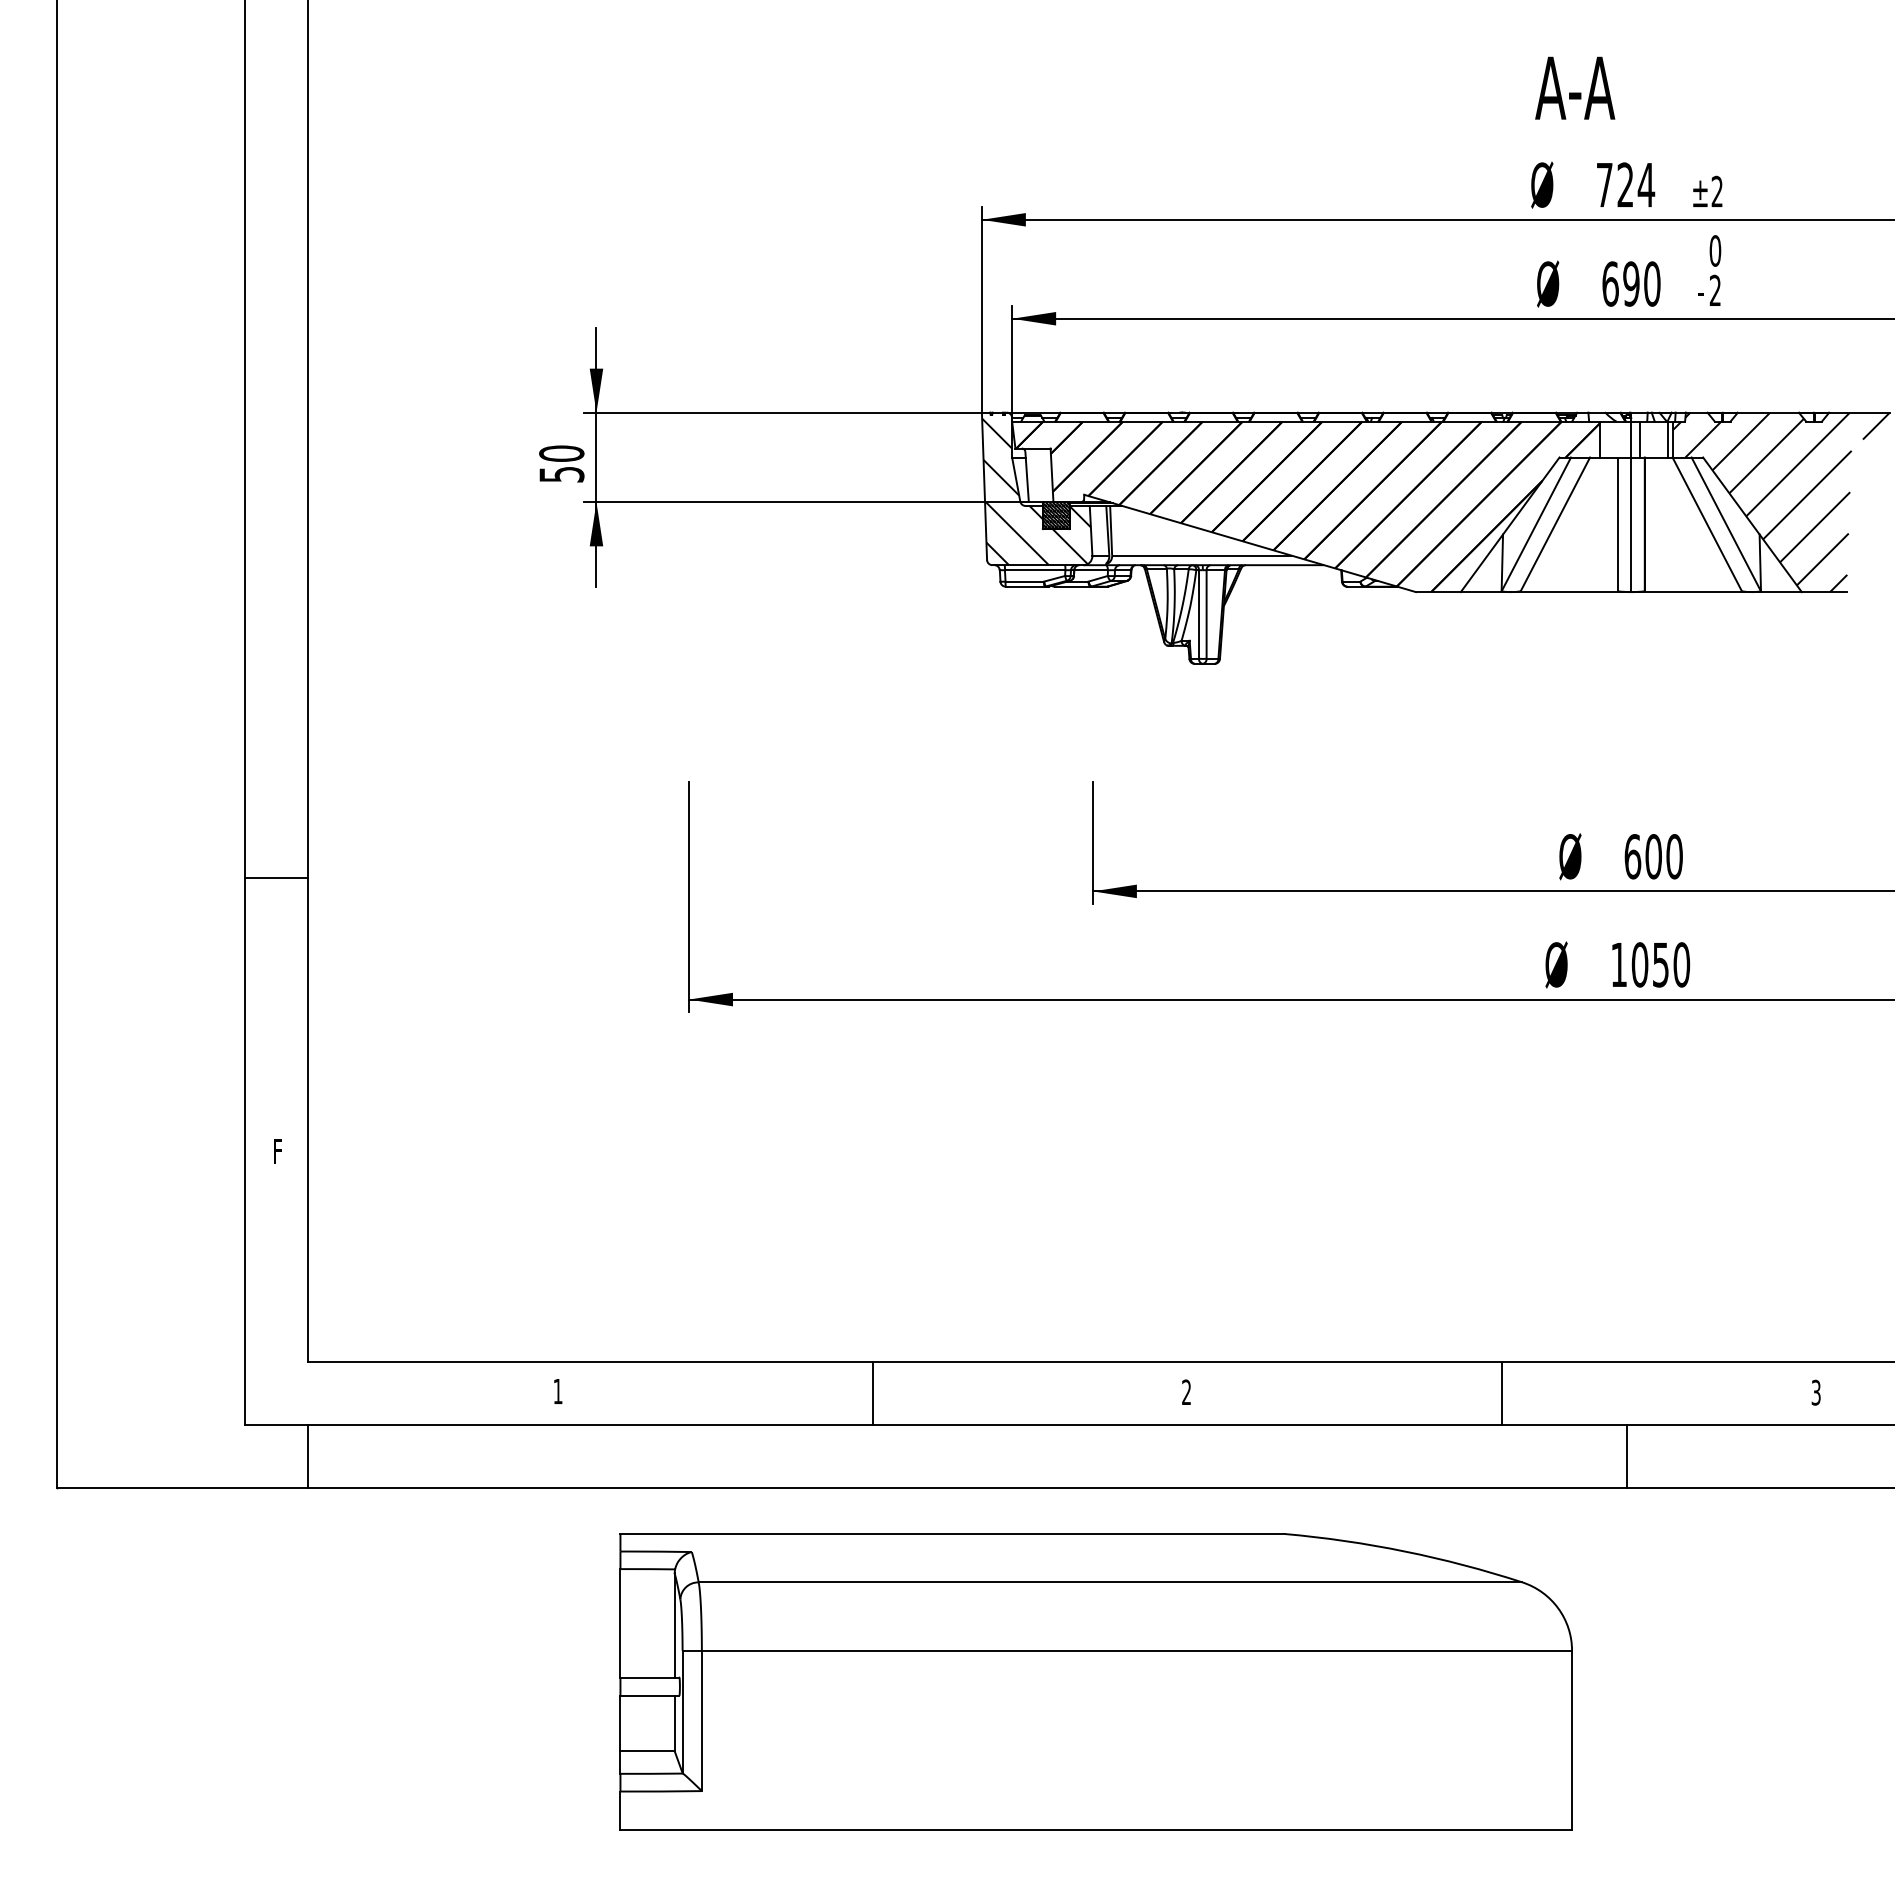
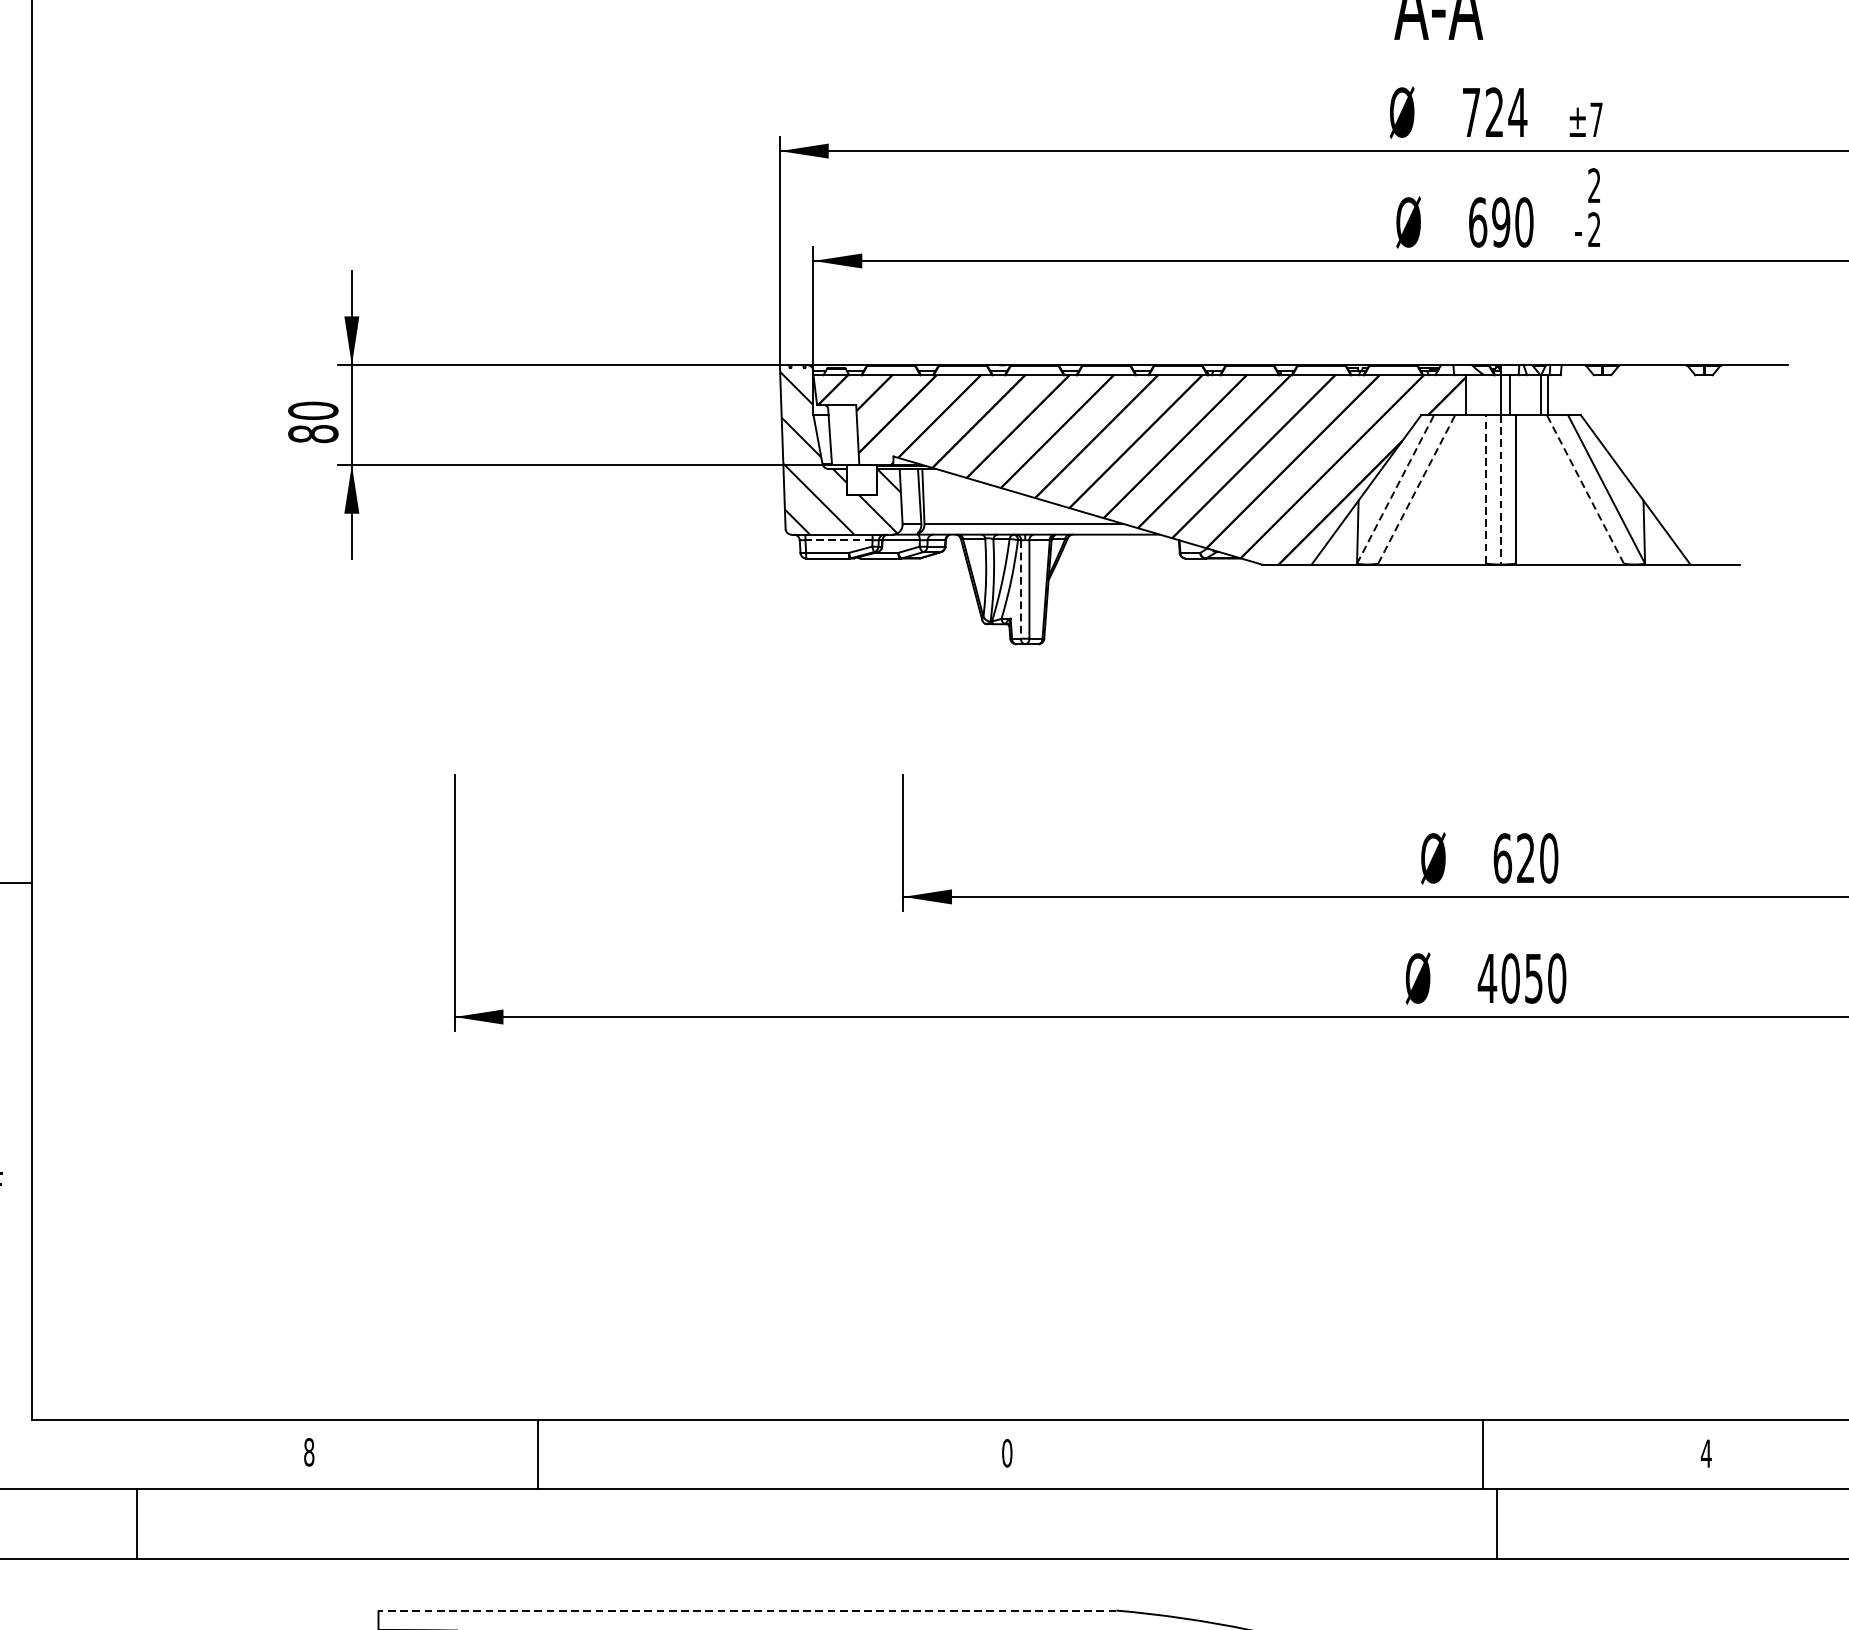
text: (1716, 191) -> (1595, 119), ±2 -> ±7
text: (1715, 250) -> (1594, 185), 0 -> 2
text: (561, 474) -> (313, 433), 50 -> 80
hatch: (1781, 502) -> (1667, 465), removed
hatch: (1055, 515) -> (861, 479), removed
line: (1536, 523) -> (1395, 488), solid -> dashed
line: (1555, 523) -> (1416, 488), solid -> dashed
line: (1707, 523) -> (1585, 488), solid -> dashed
line: (1617, 524) -> (1485, 489), solid -> dashed
line: (1631, 525) -> (1501, 490), solid -> dashed
line: (1034, 570) -> (838, 540), solid -> dashed
line: (1199, 615) -> (1021, 590), solid -> dashed
text: (1653, 856) -> (1525, 858), 600 -> 620
text: (1618, 964) -> (1486, 978), 1050 -> 4050
text: (557, 1391) -> (308, 1452), 1 -> 8
text: (1186, 1392) -> (1007, 1453), 2 -> 0
text: (1816, 1392) -> (1706, 1453), 3 -> 4
line: (873, 1393) -> (538, 1454), moved
line: (1501, 1393) -> (1482, 1454), moved
line: (308, 1455) -> (137, 1523), moved
line: (952, 1534) -> (747, 1611), solid -> dashed

